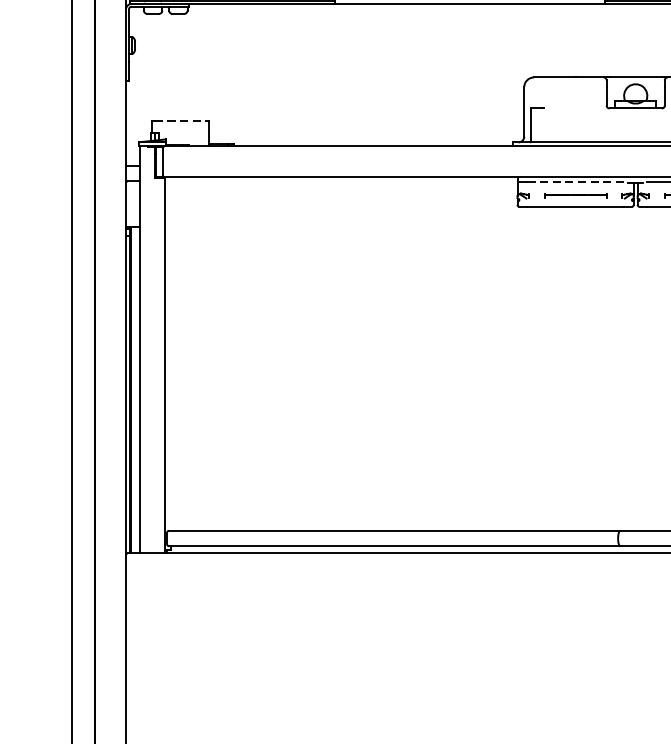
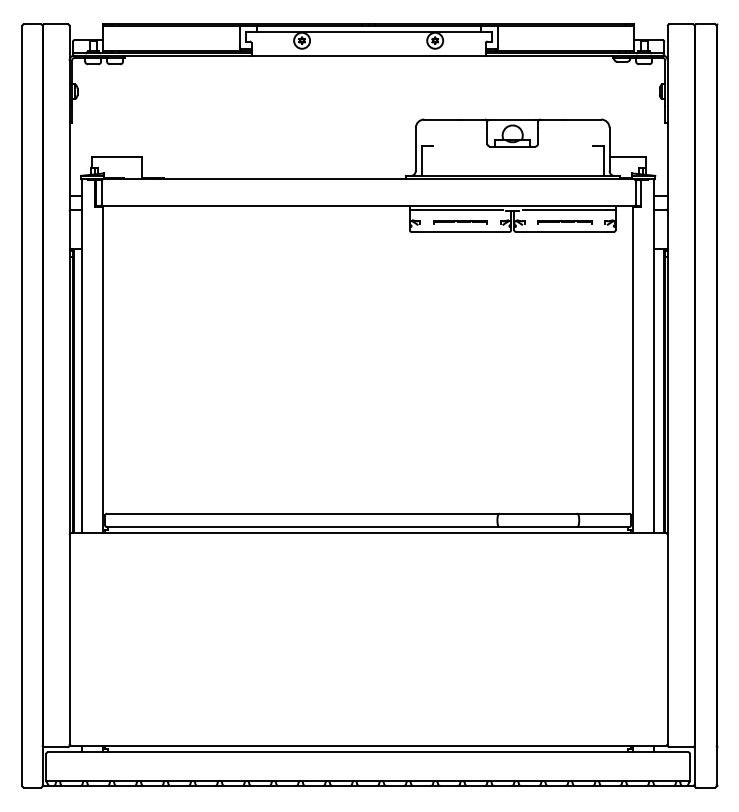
line: (181, 121) -> (117, 157), dashed -> solid
line: (574, 182) -> (459, 210), dashed -> solid

